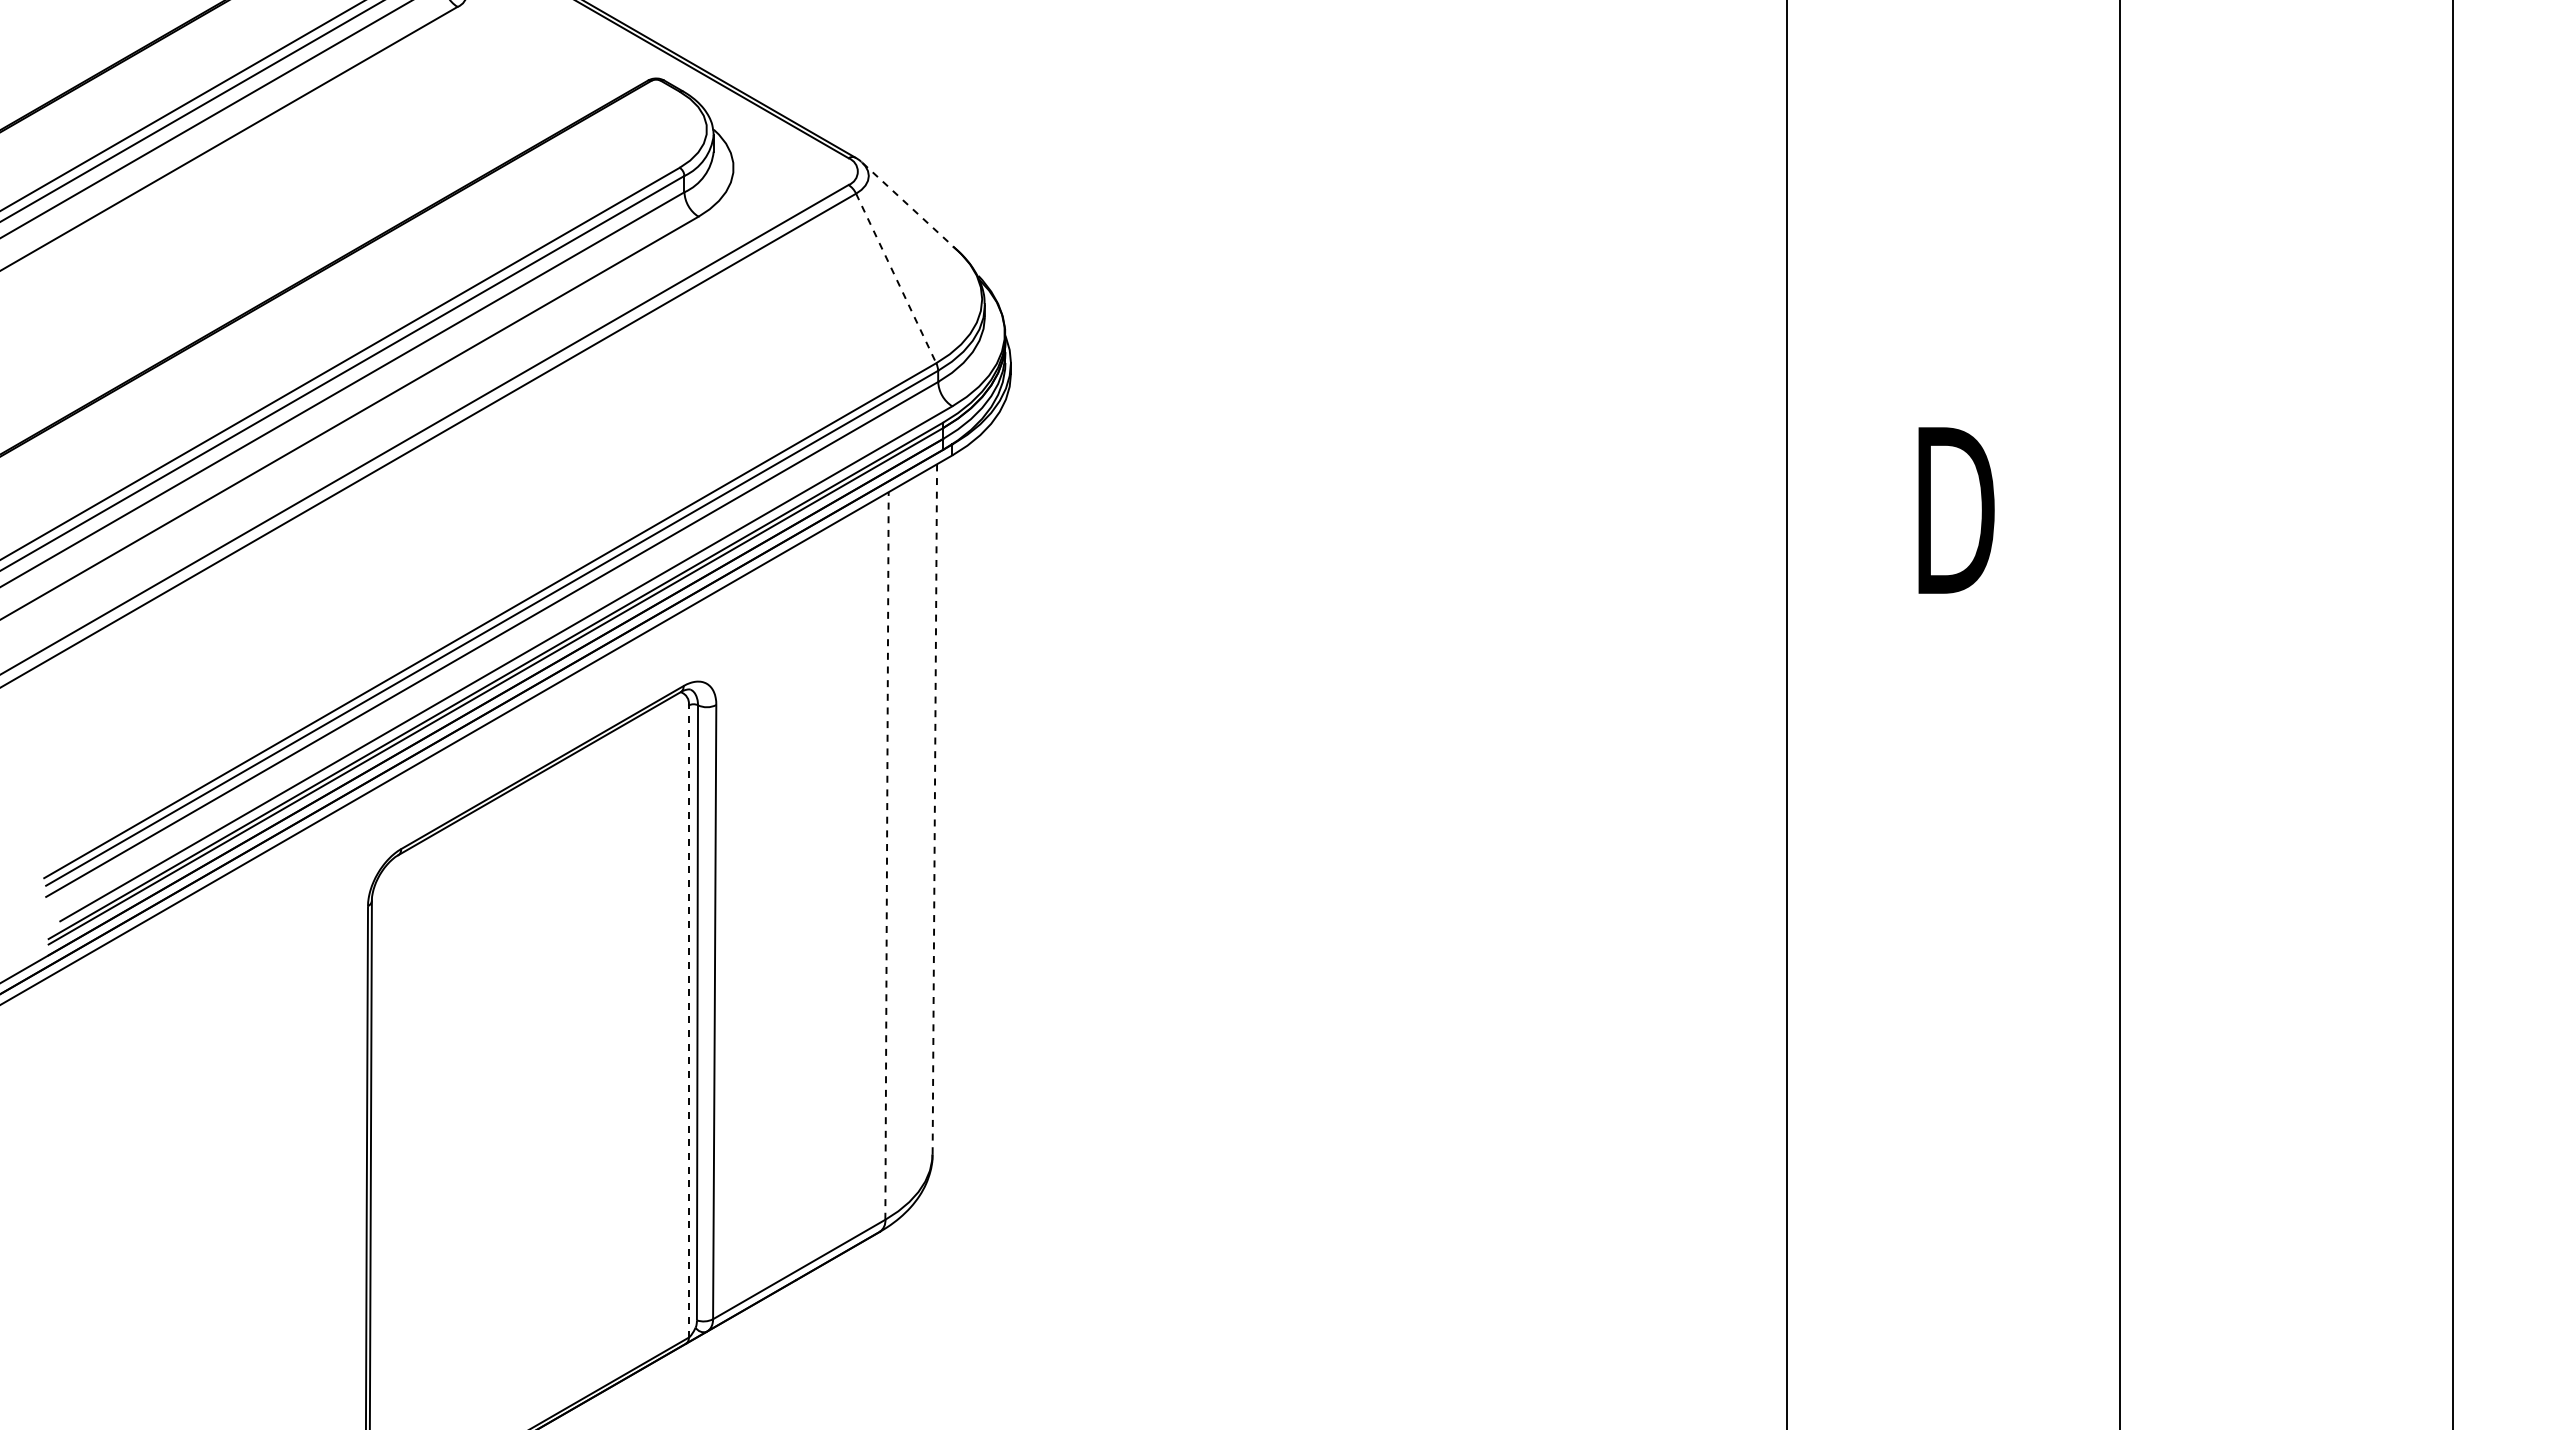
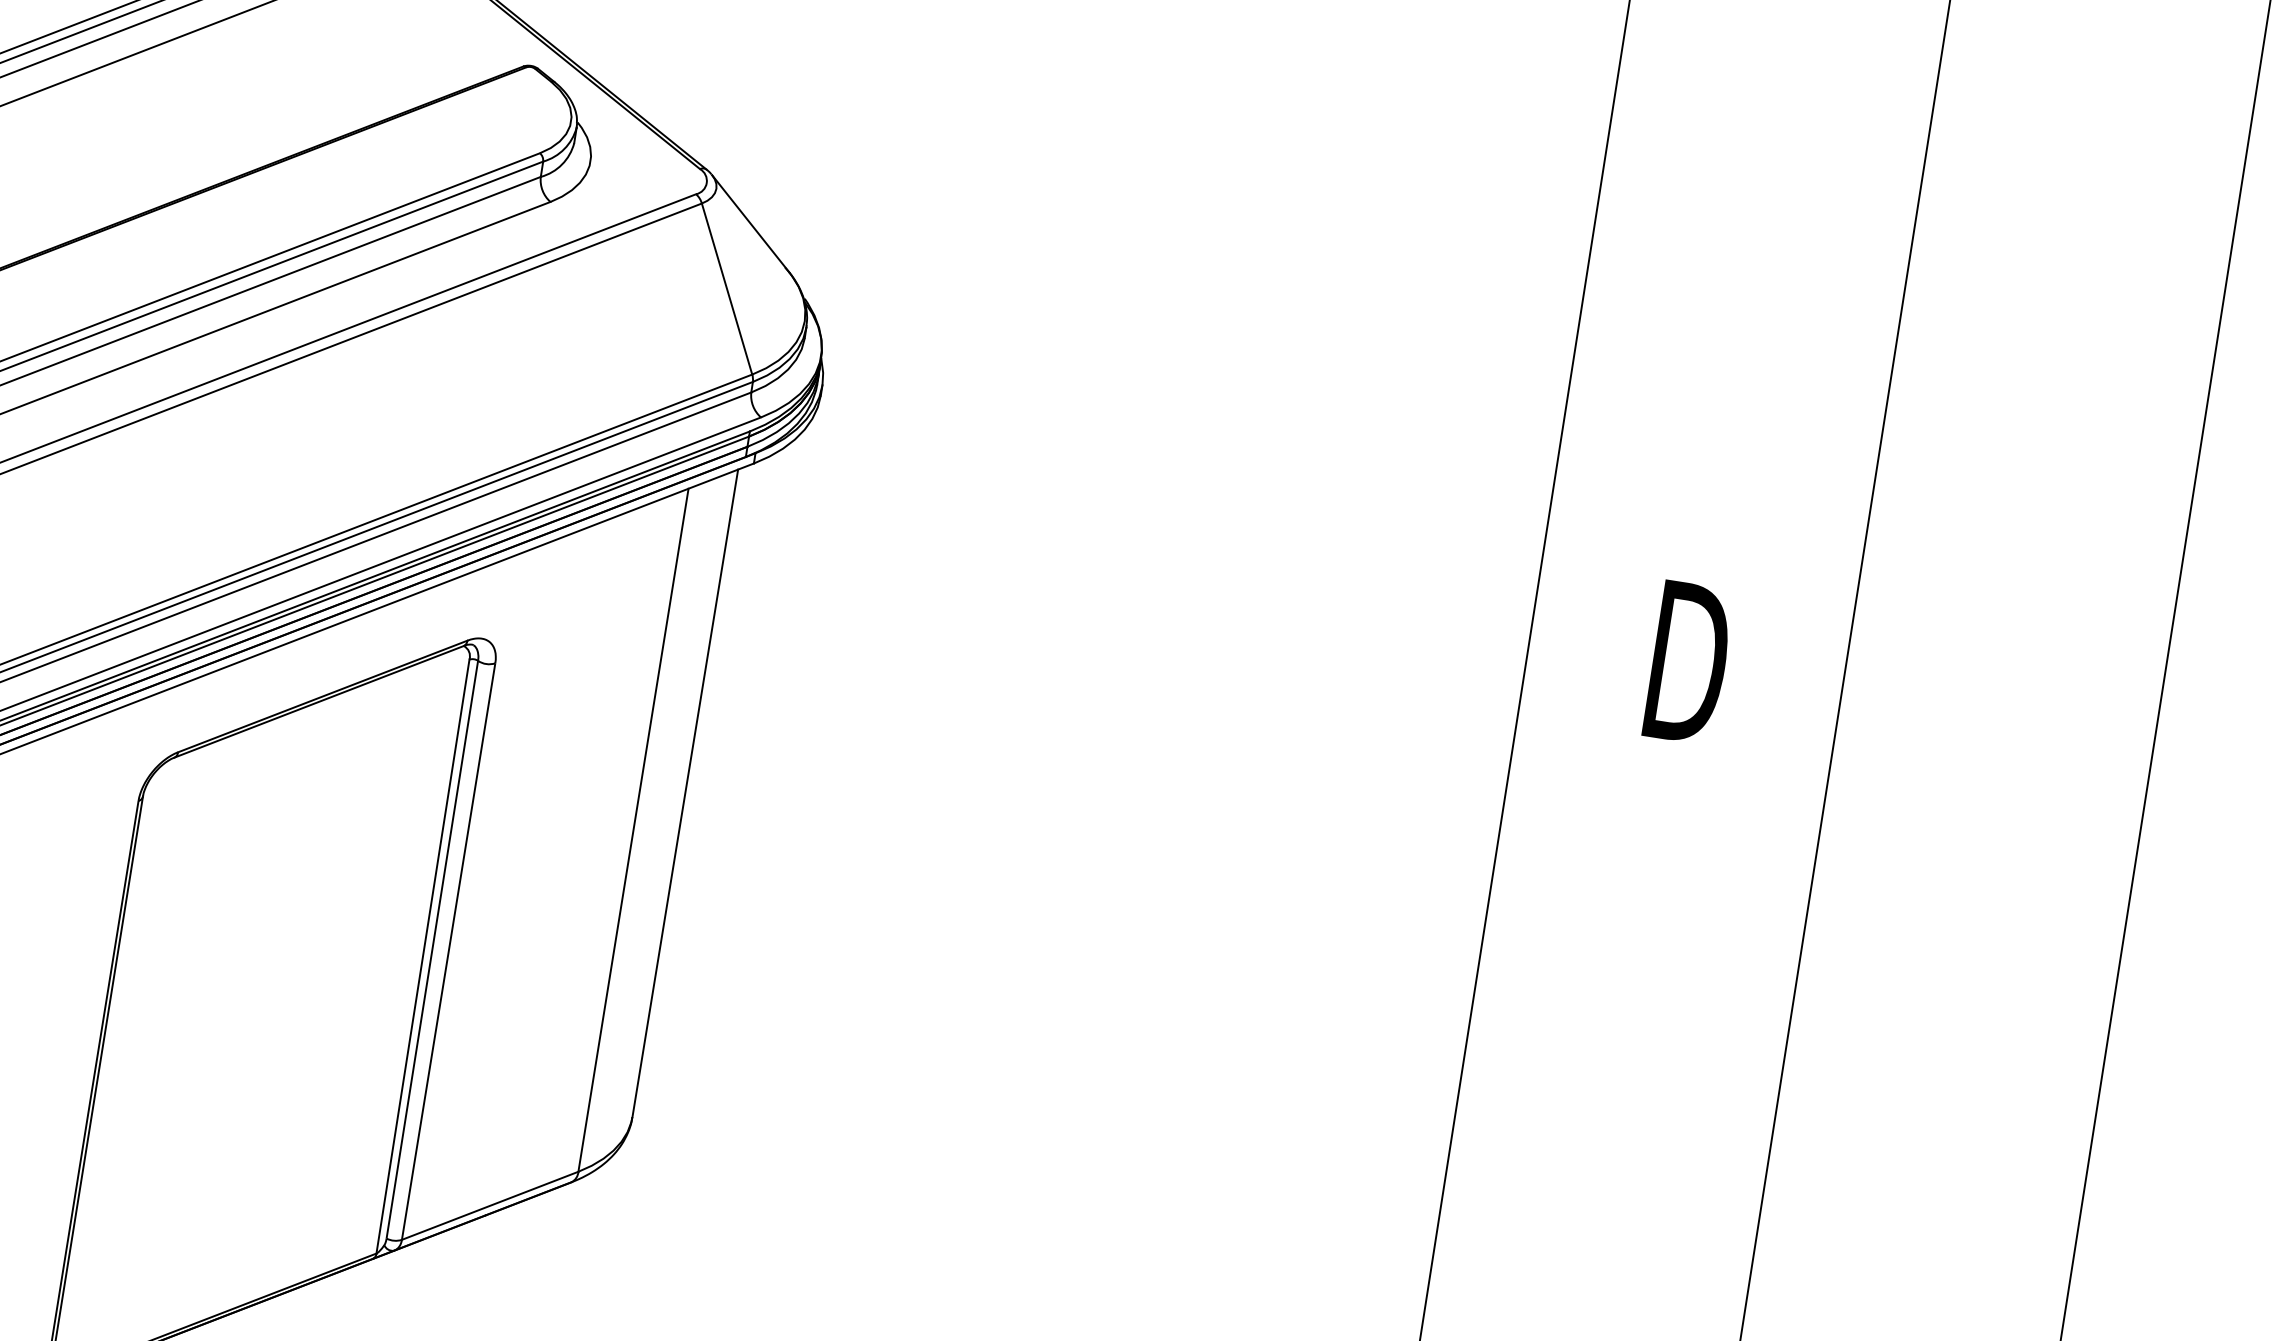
line: (909, 206) -> (750, 223), dashed -> solid
line: (896, 278) -> (727, 289), dashed -> solid
line: (934, 809) -> (684, 793), dashed -> solid
line: (887, 855) -> (634, 829), dashed -> solid
line: (688, 1021) -> (422, 956), dashed -> solid

